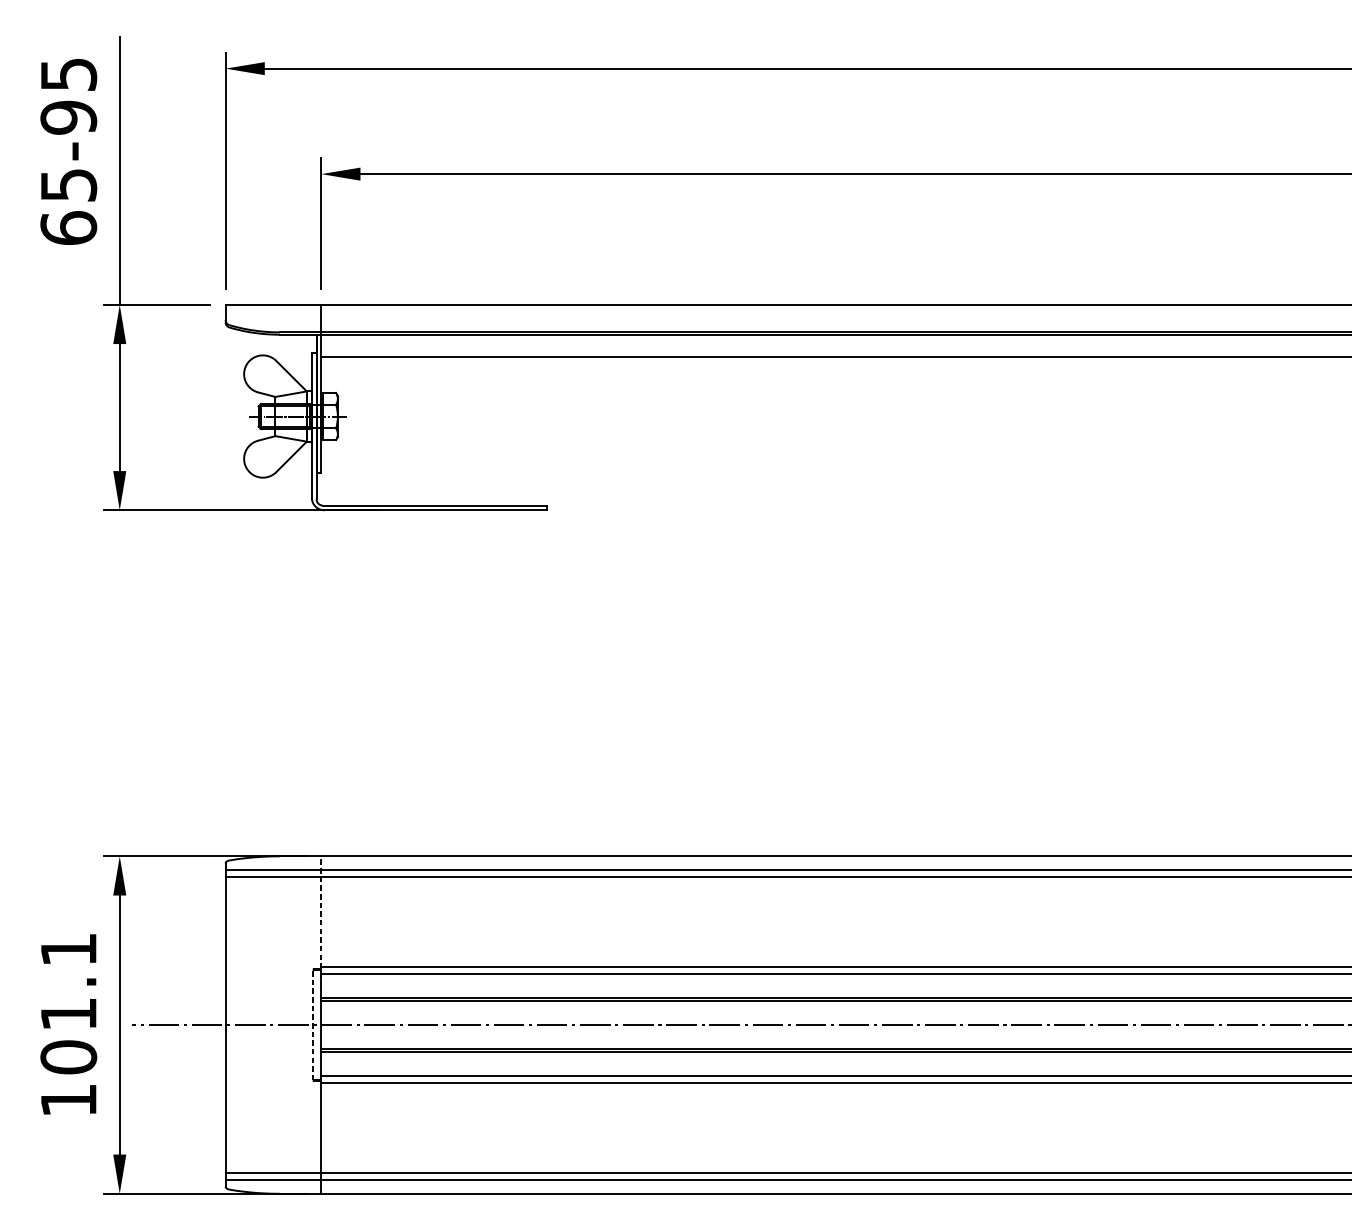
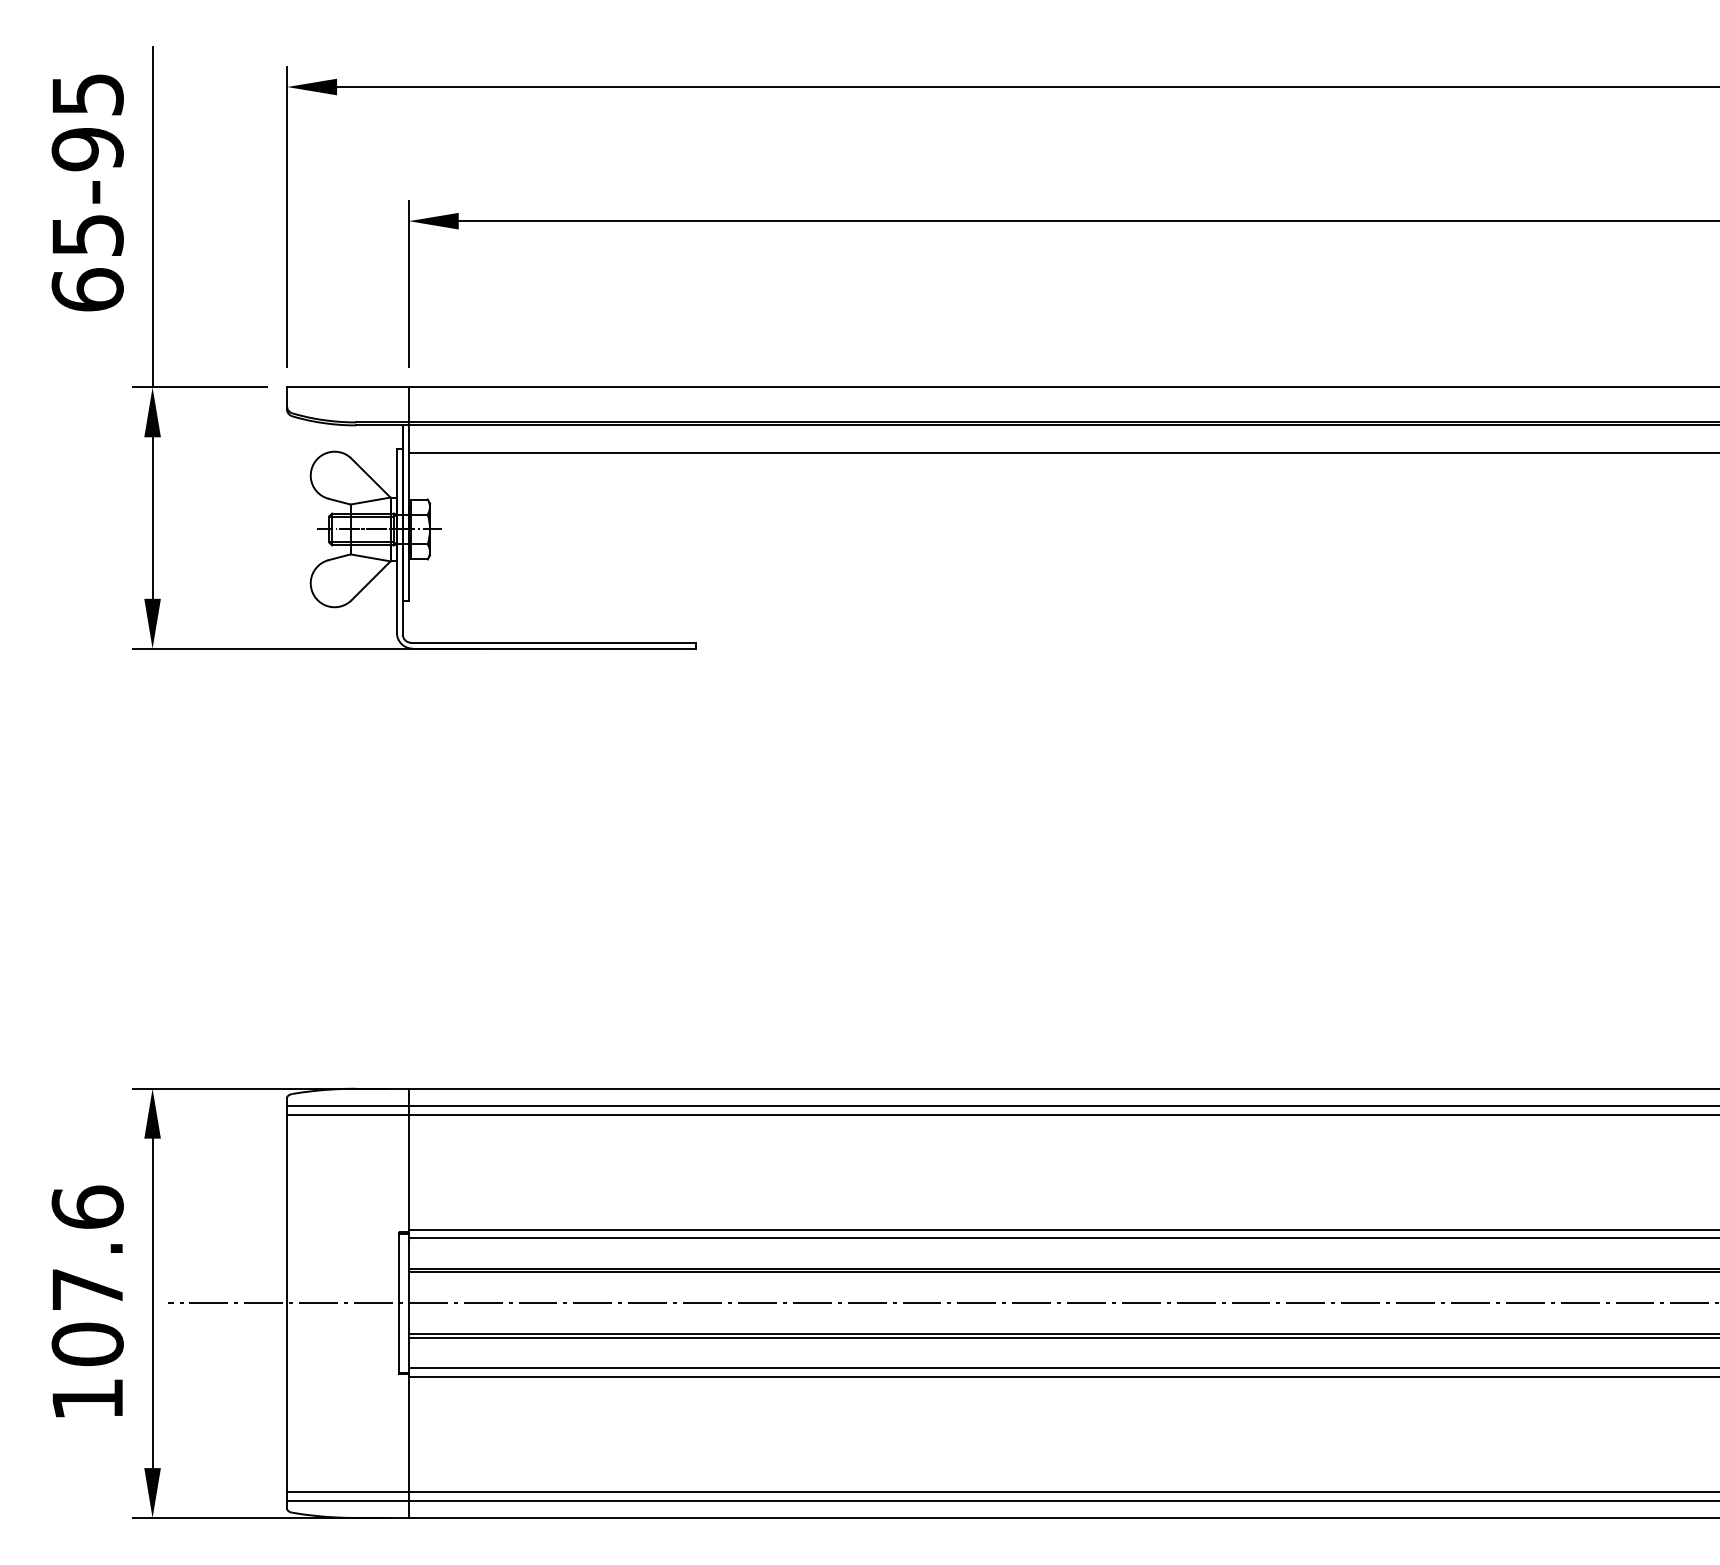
line: (320, 911) -> (408, 1159), dashed -> solid
text: (68, 981) -> (87, 1247), 101.1 -> 107.6
line: (313, 1024) -> (398, 1302), dashed -> solid

